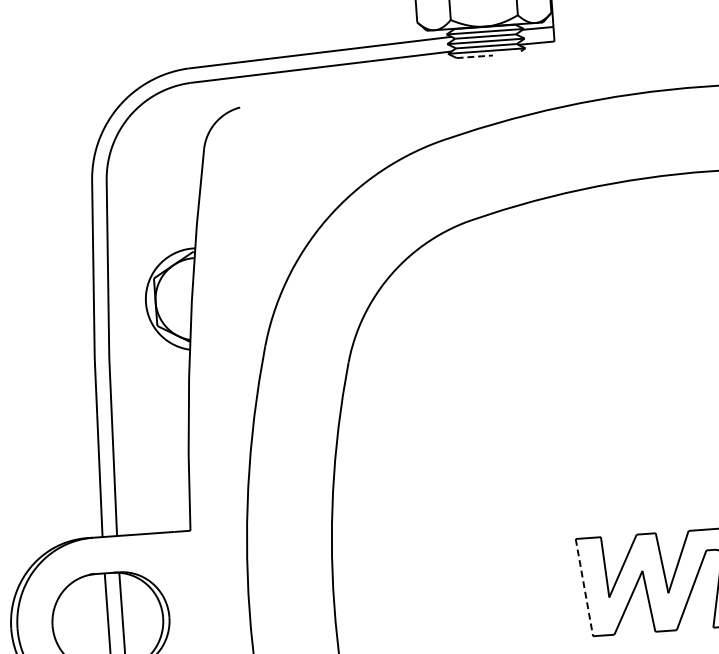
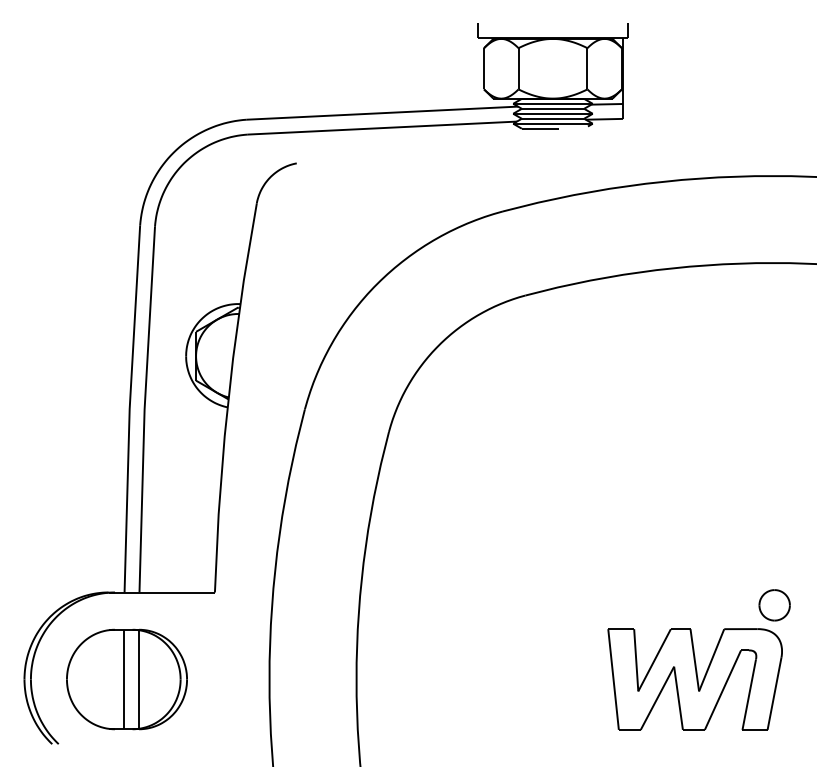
line: (474, 56) -> (540, 128), dashed -> solid
line: (584, 587) -> (613, 679), dashed -> solid

